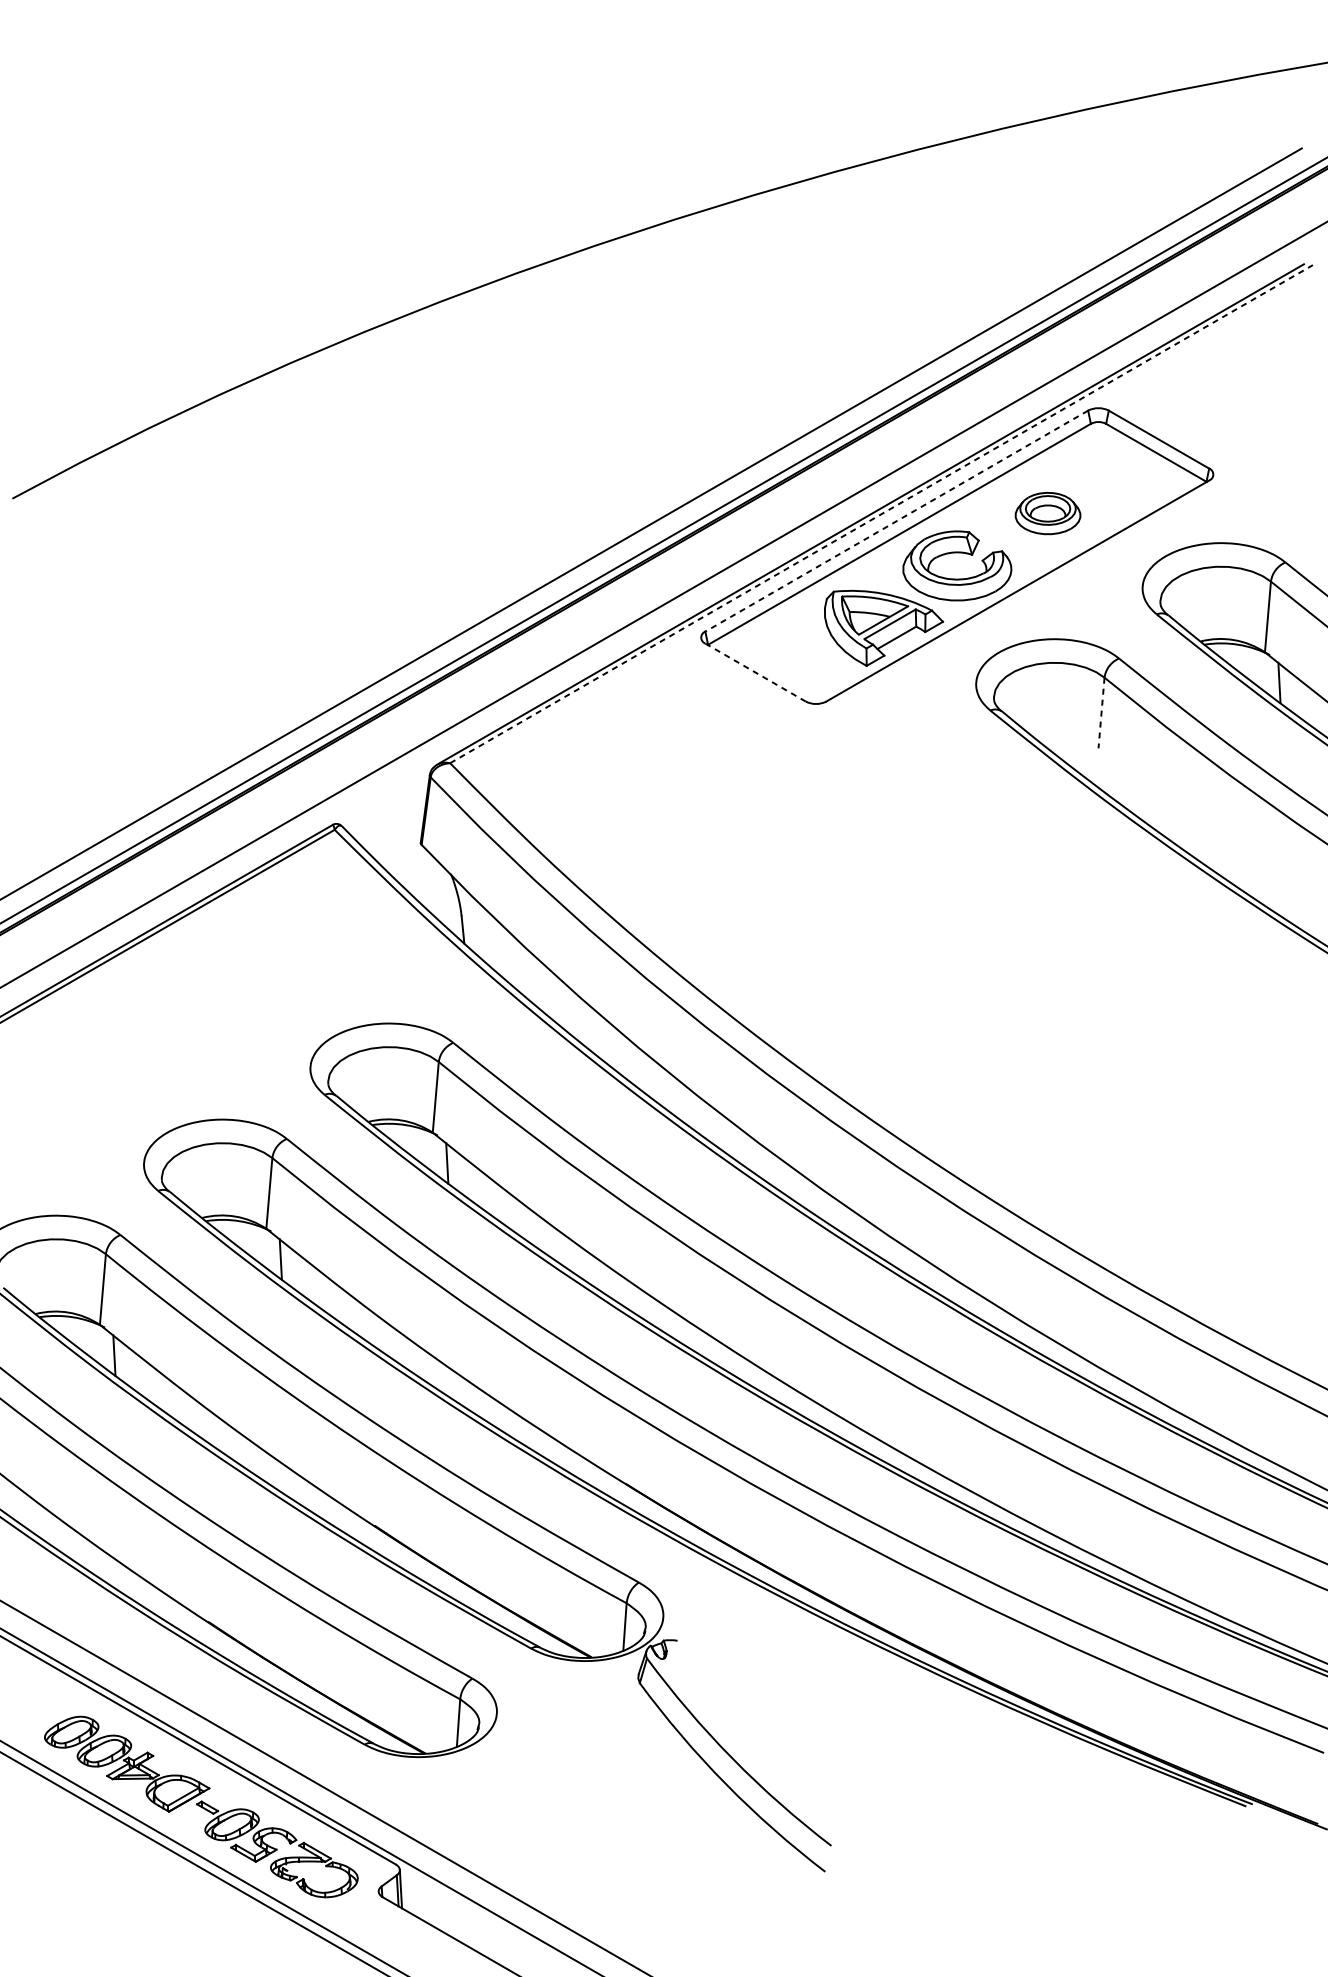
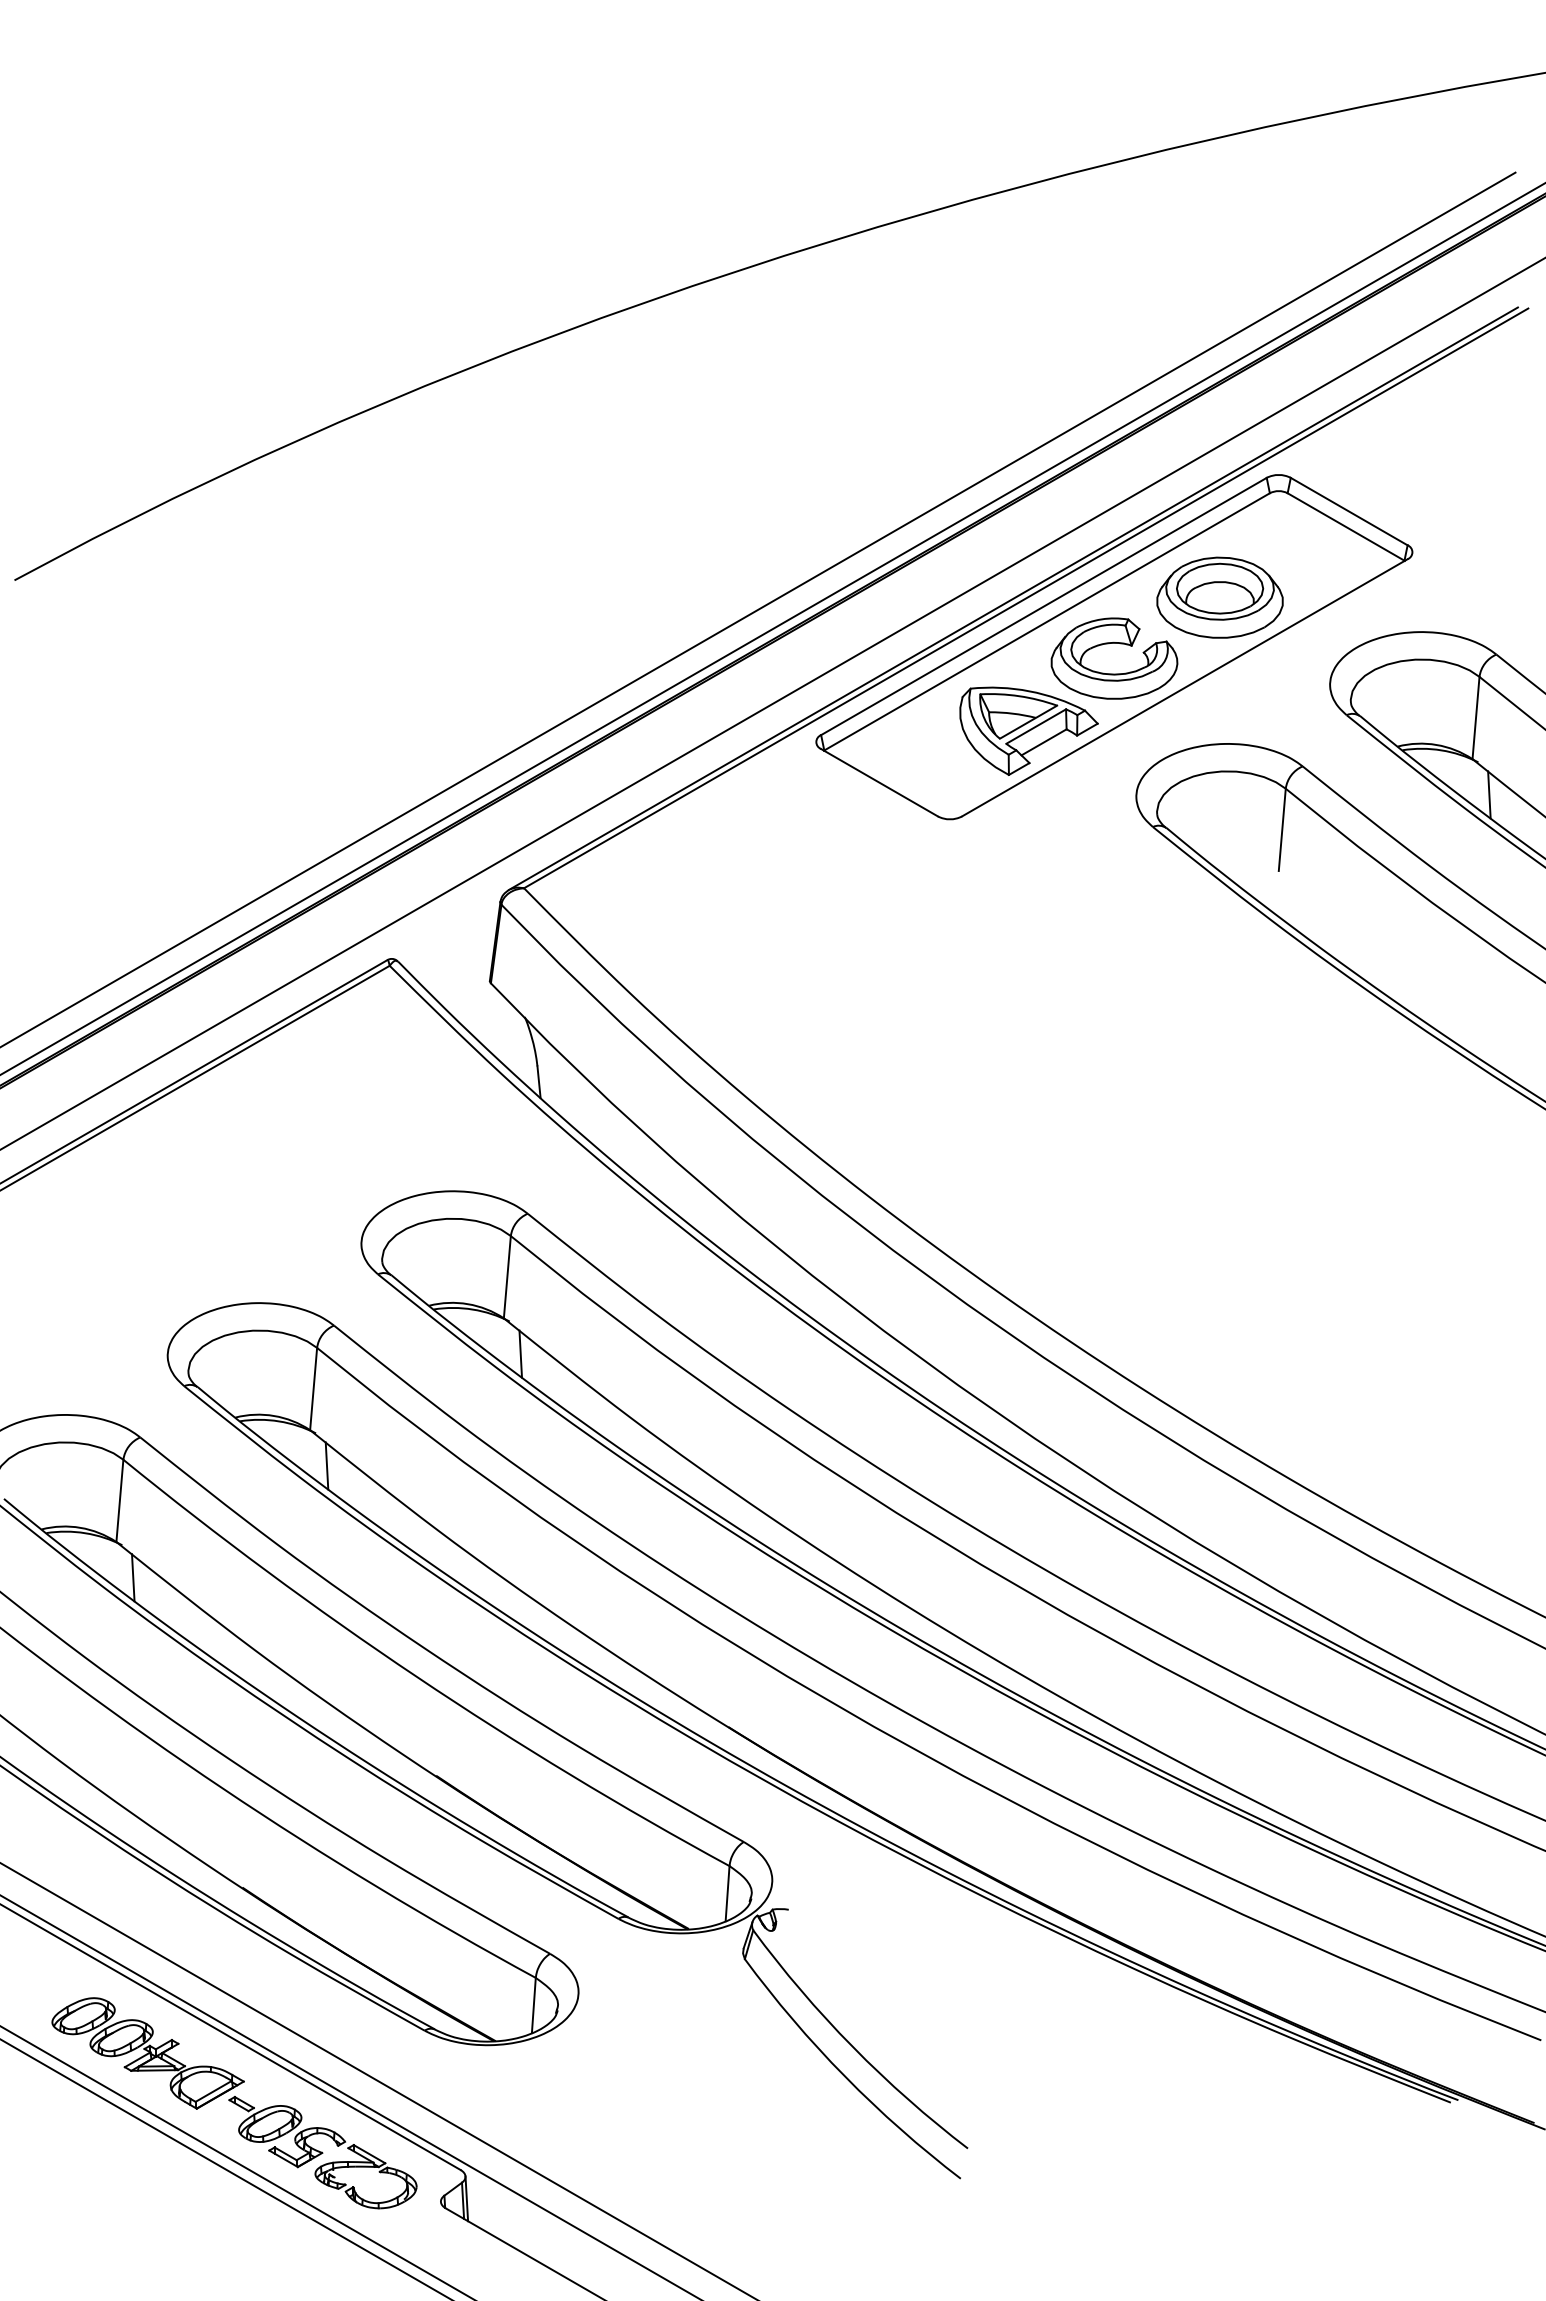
part: (1047, 513) -> (1219, 597), size x1.67
line: (881, 514) -> (1026, 598), dashed -> solid
line: (896, 521) -> (1043, 606), dashed -> solid
line: (756, 672) -> (880, 782), dashed -> solid
line: (1101, 713) -> (1282, 830), dashed -> solid

